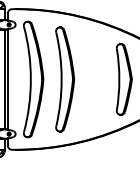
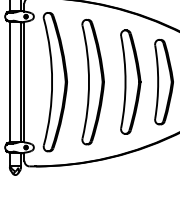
part: (96, 78) -> (130, 81), added

